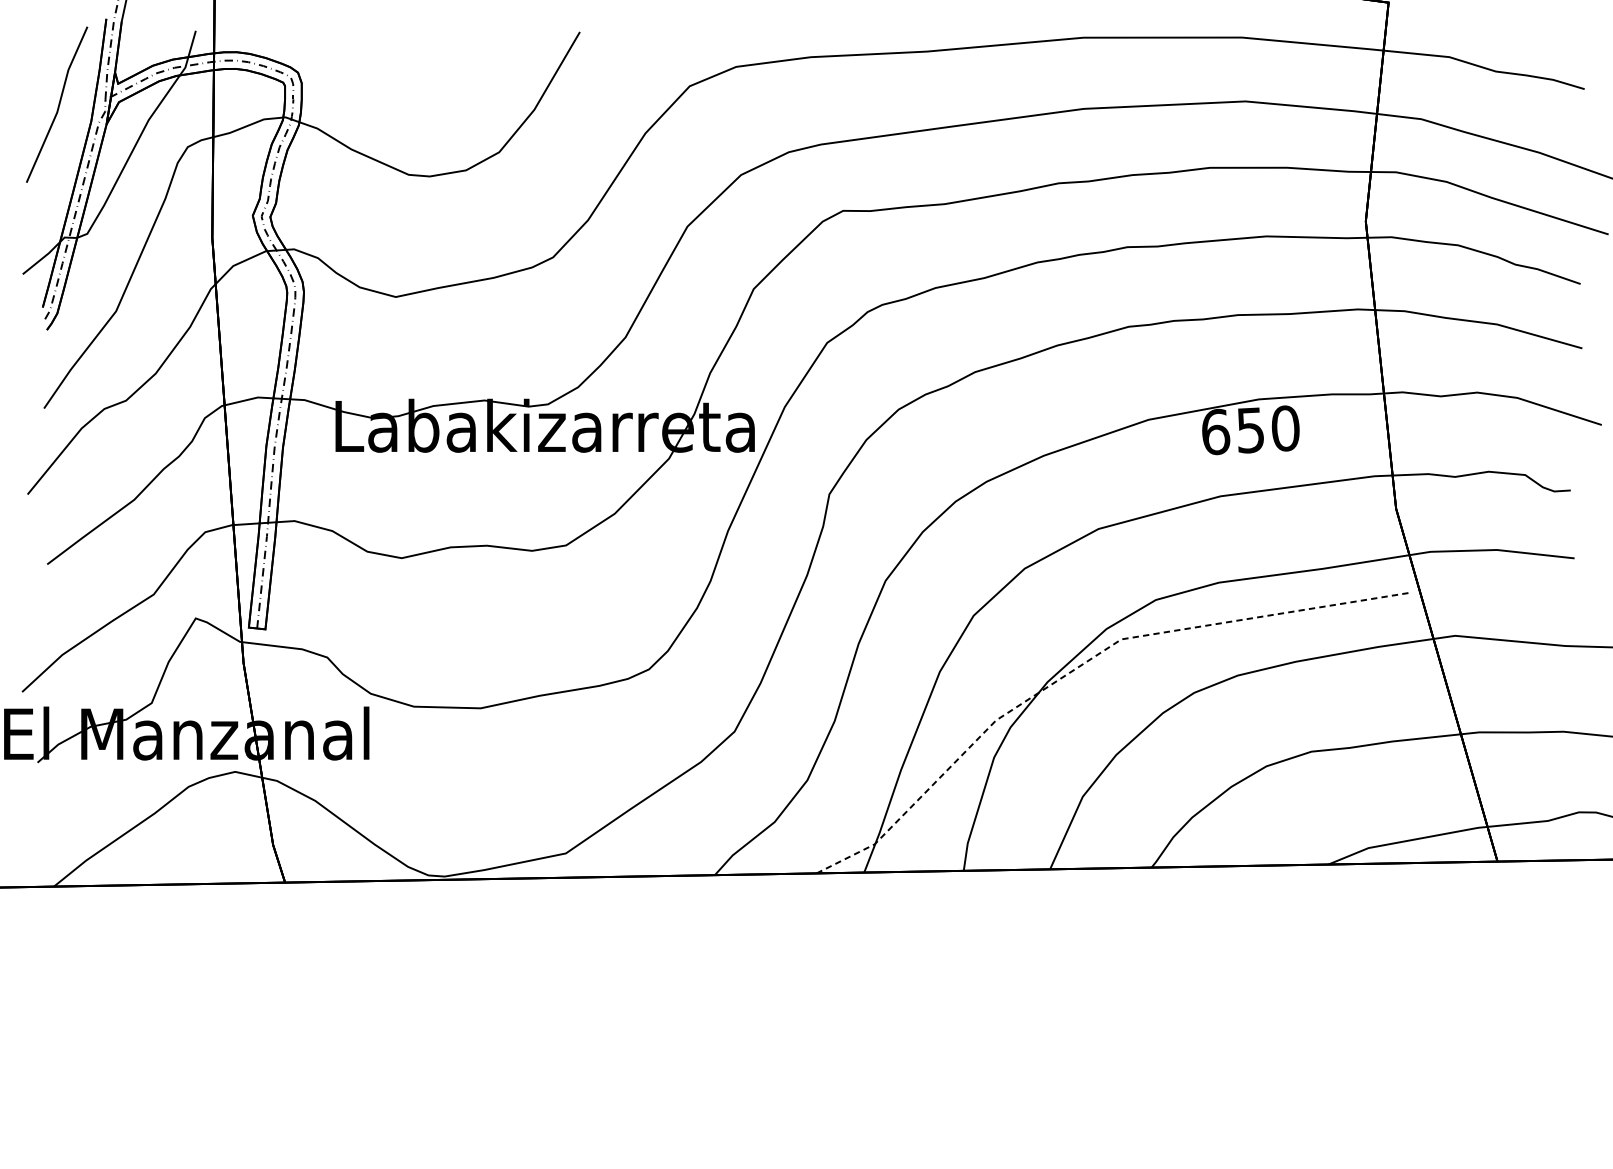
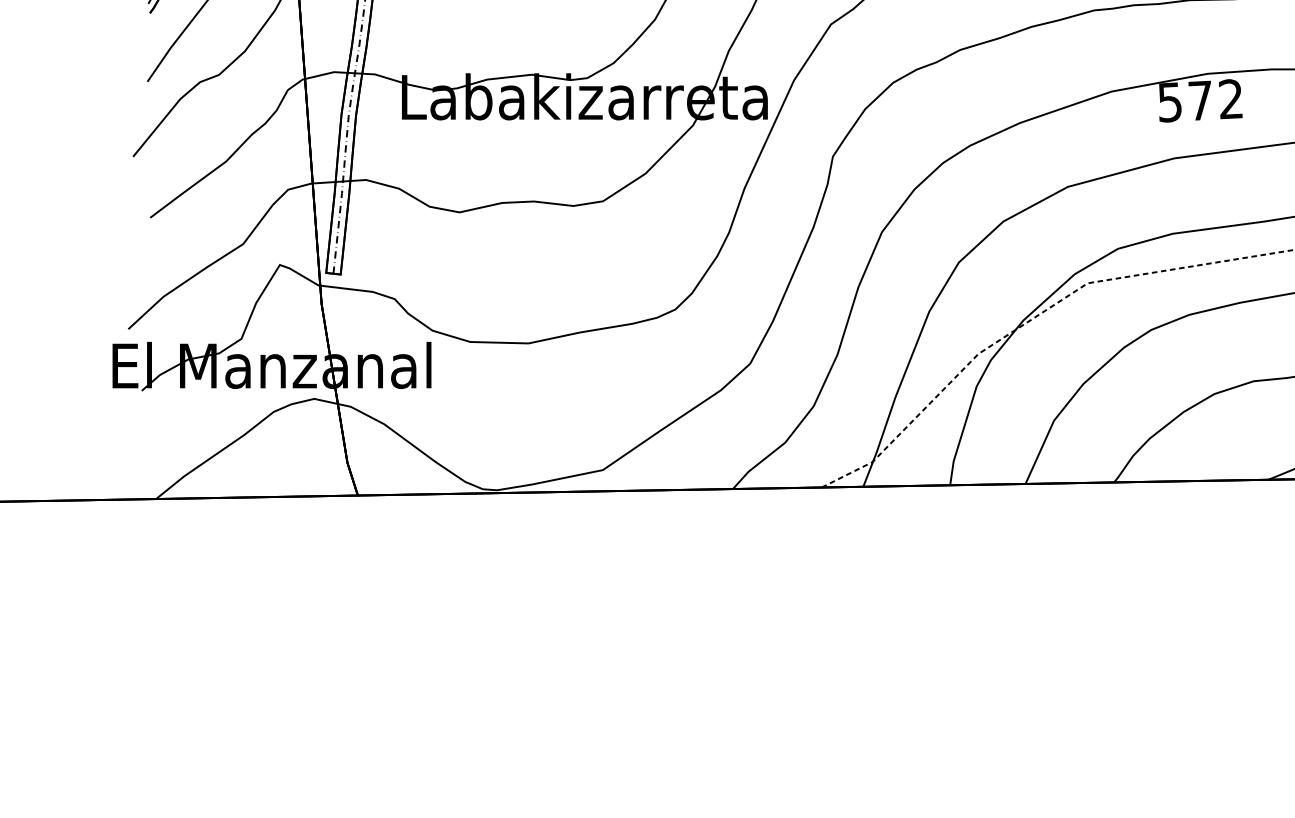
text: (1250, 430) -> (1200, 100), 650 -> 572

